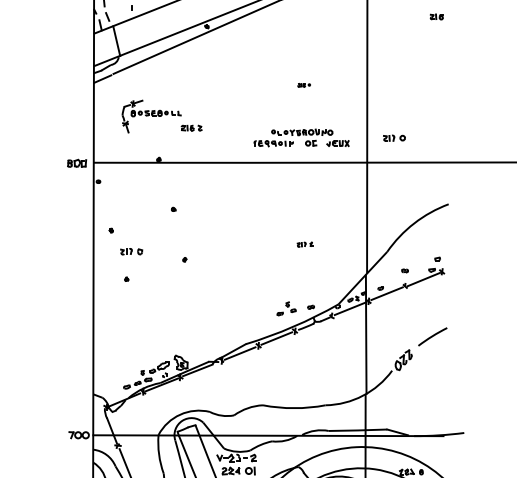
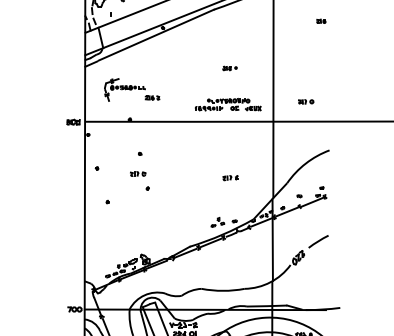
part: (303, 85) -> (229, 68), size x1.67
part: (394, 137) -> (306, 101), moved
part: (304, 245) -> (230, 178), size x1.43
part: (132, 250) -> (138, 173), moved

